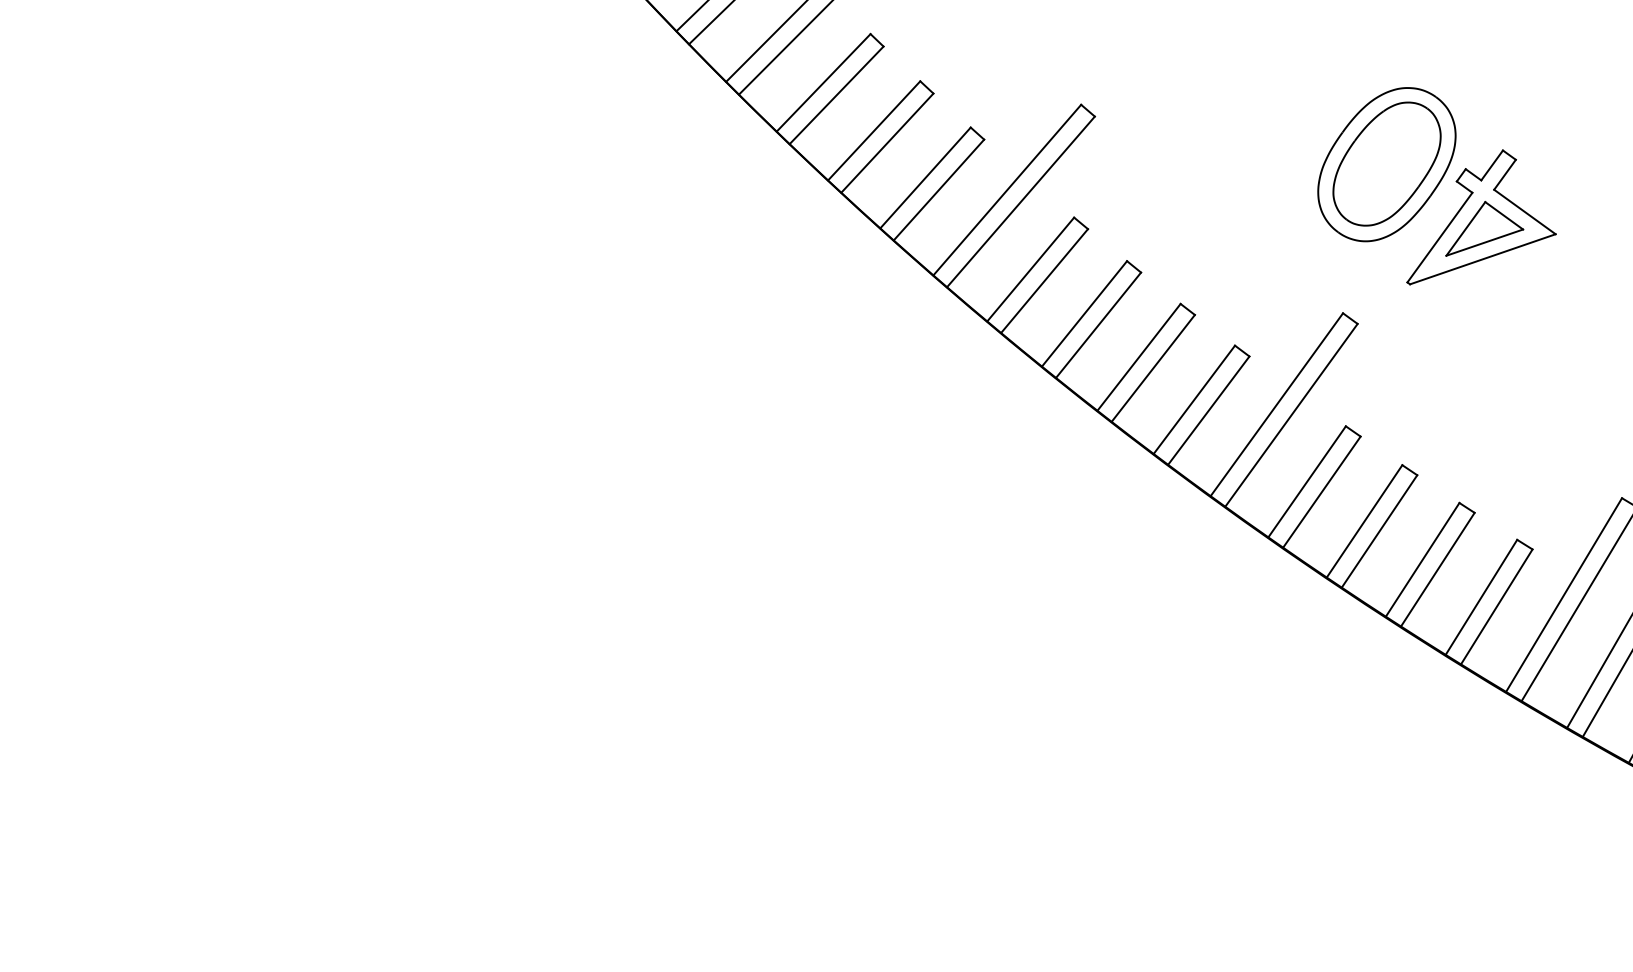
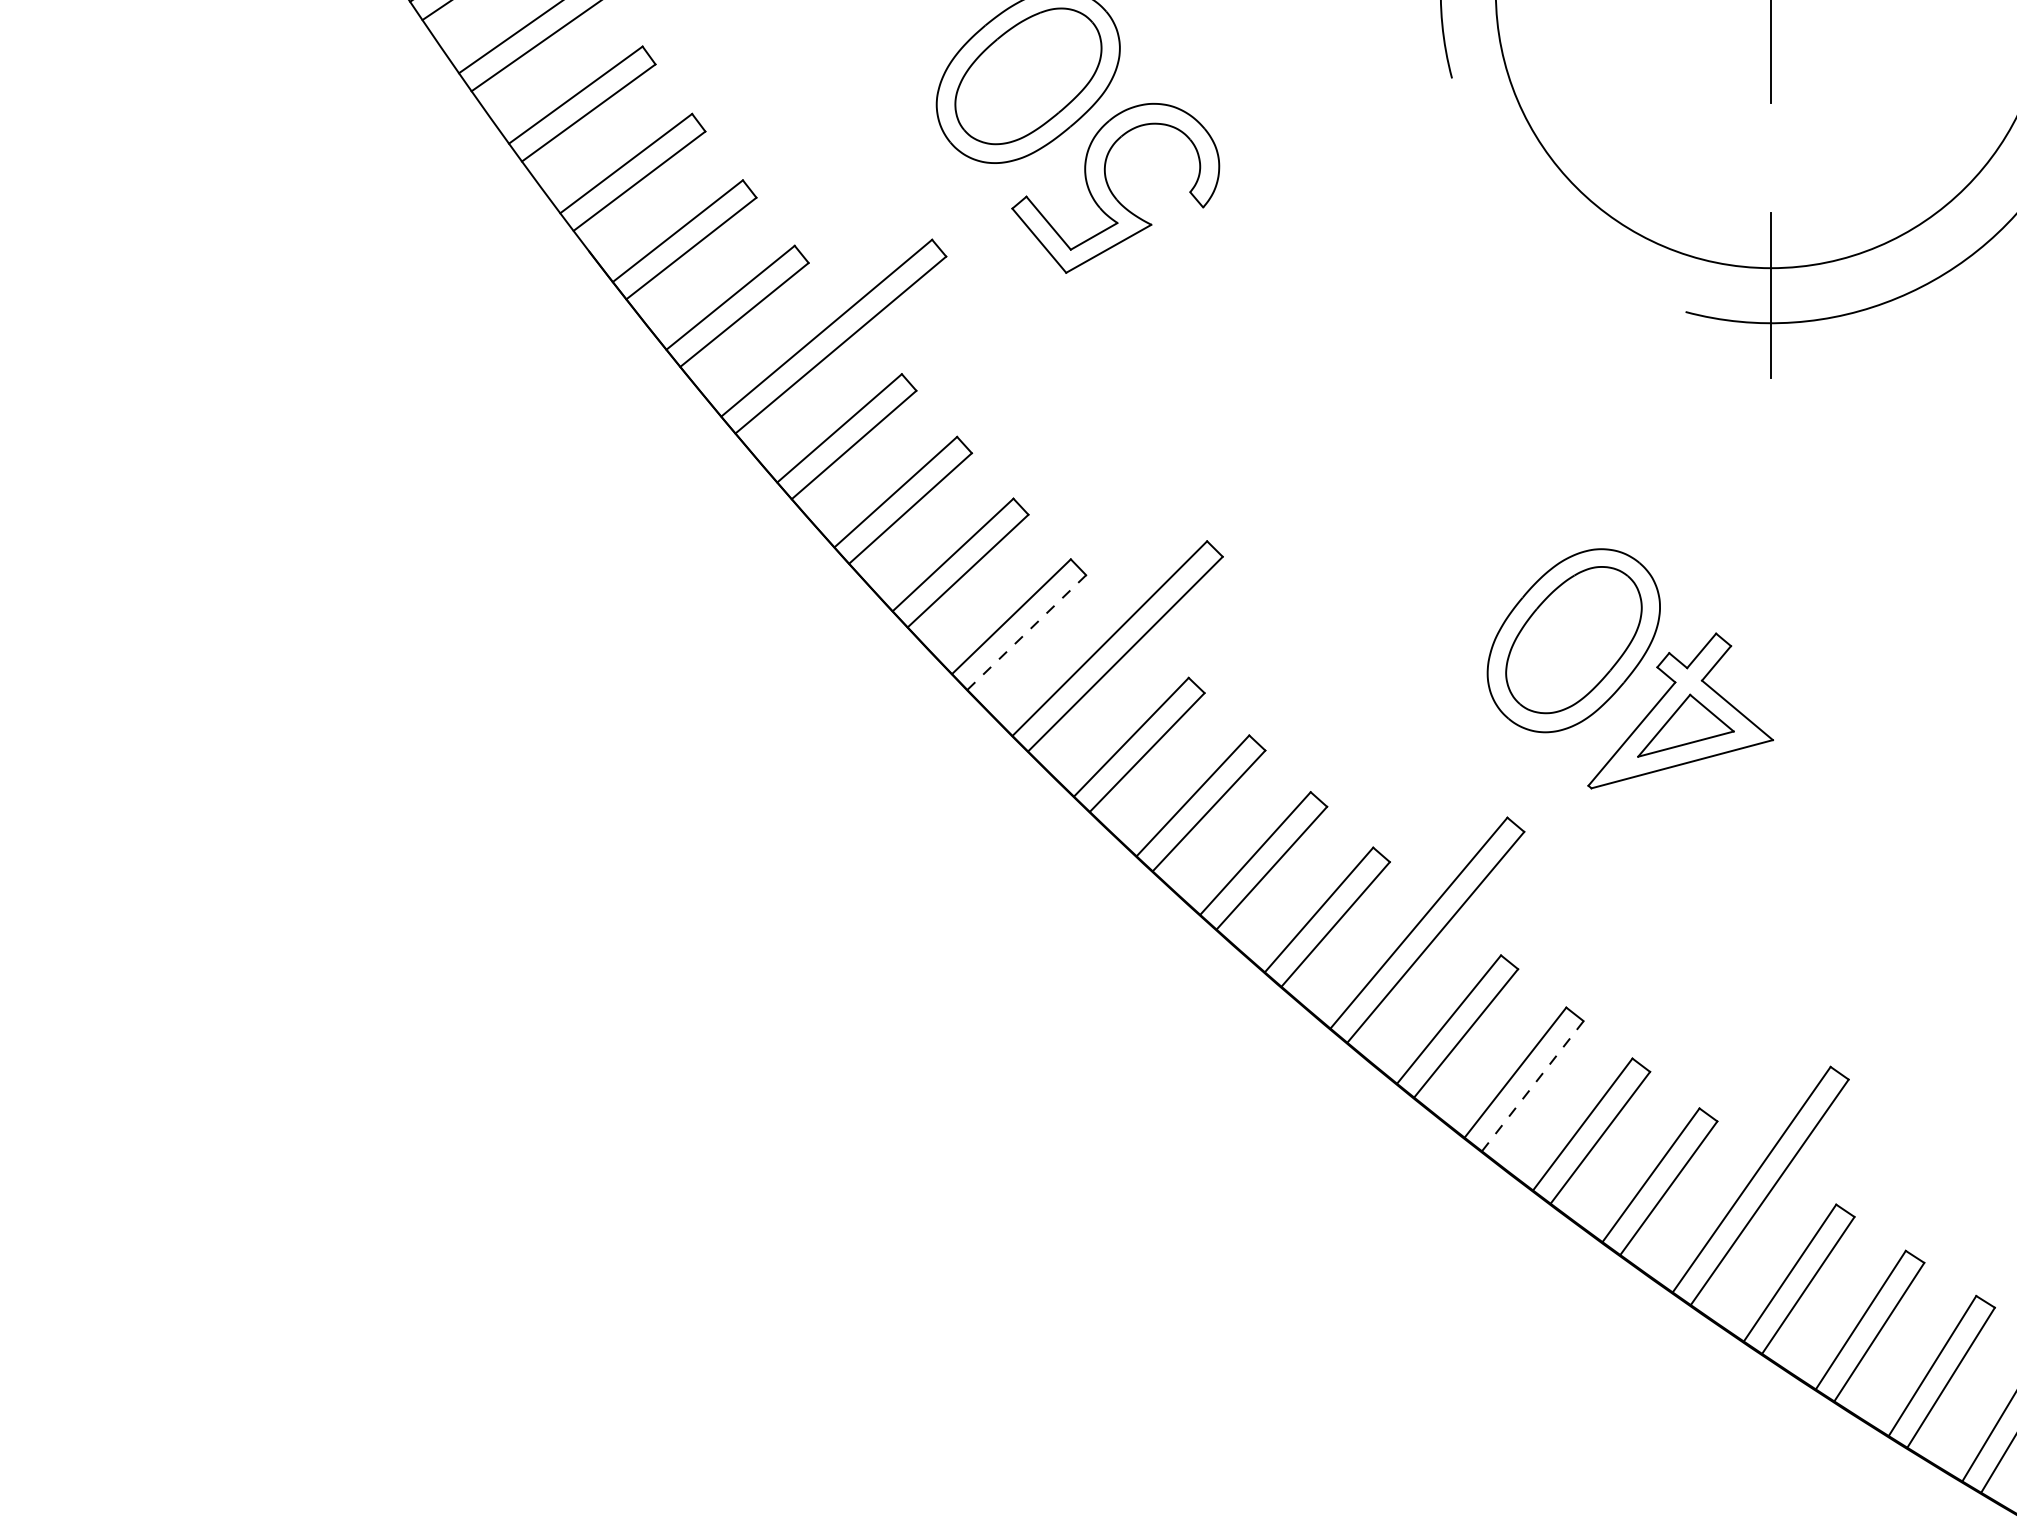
line: (938, 189) -> (1026, 632), solid -> dashed
line: (1379, 531) -> (1532, 1086), solid -> dashed

